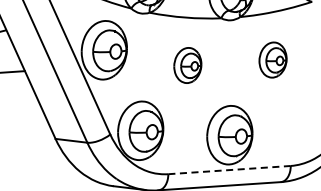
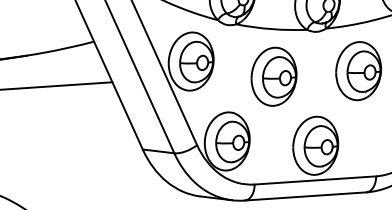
part: (272, 60) -> (358, 71), size x1.67
part: (187, 65) -> (273, 76), size x1.67
line: (229, 170) -> (315, 180), dashed -> solid

